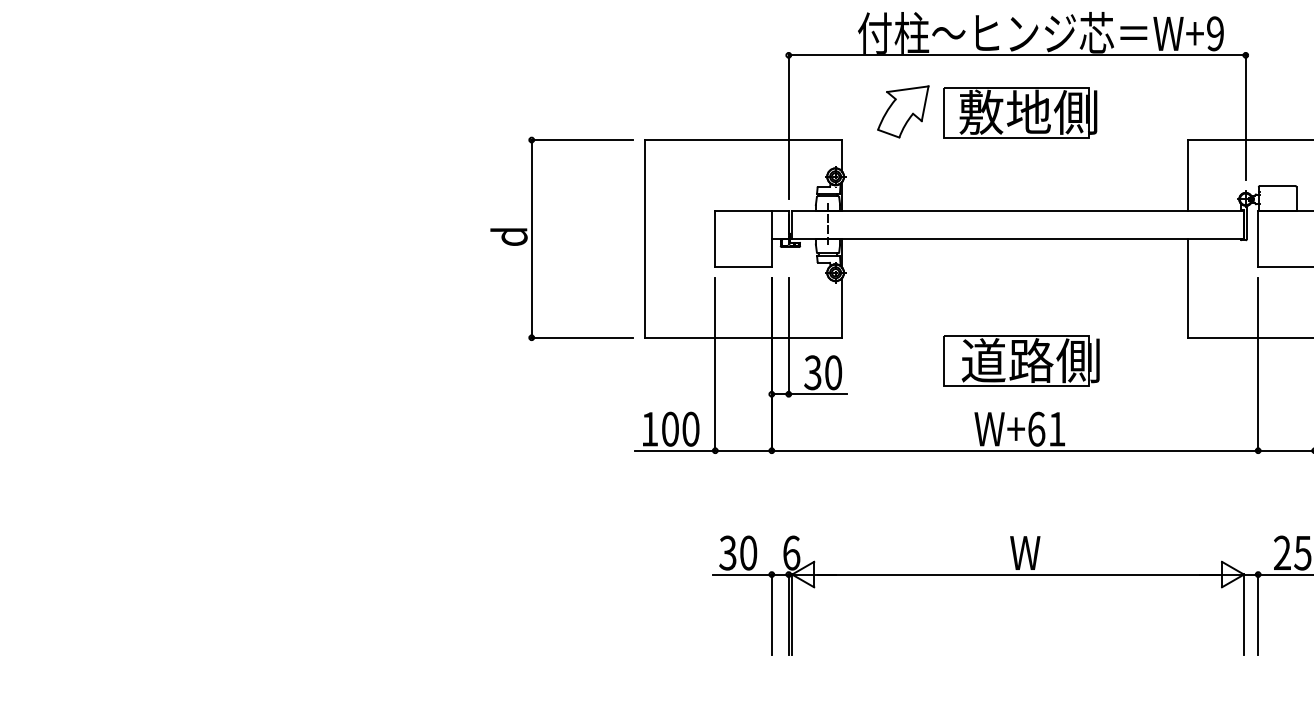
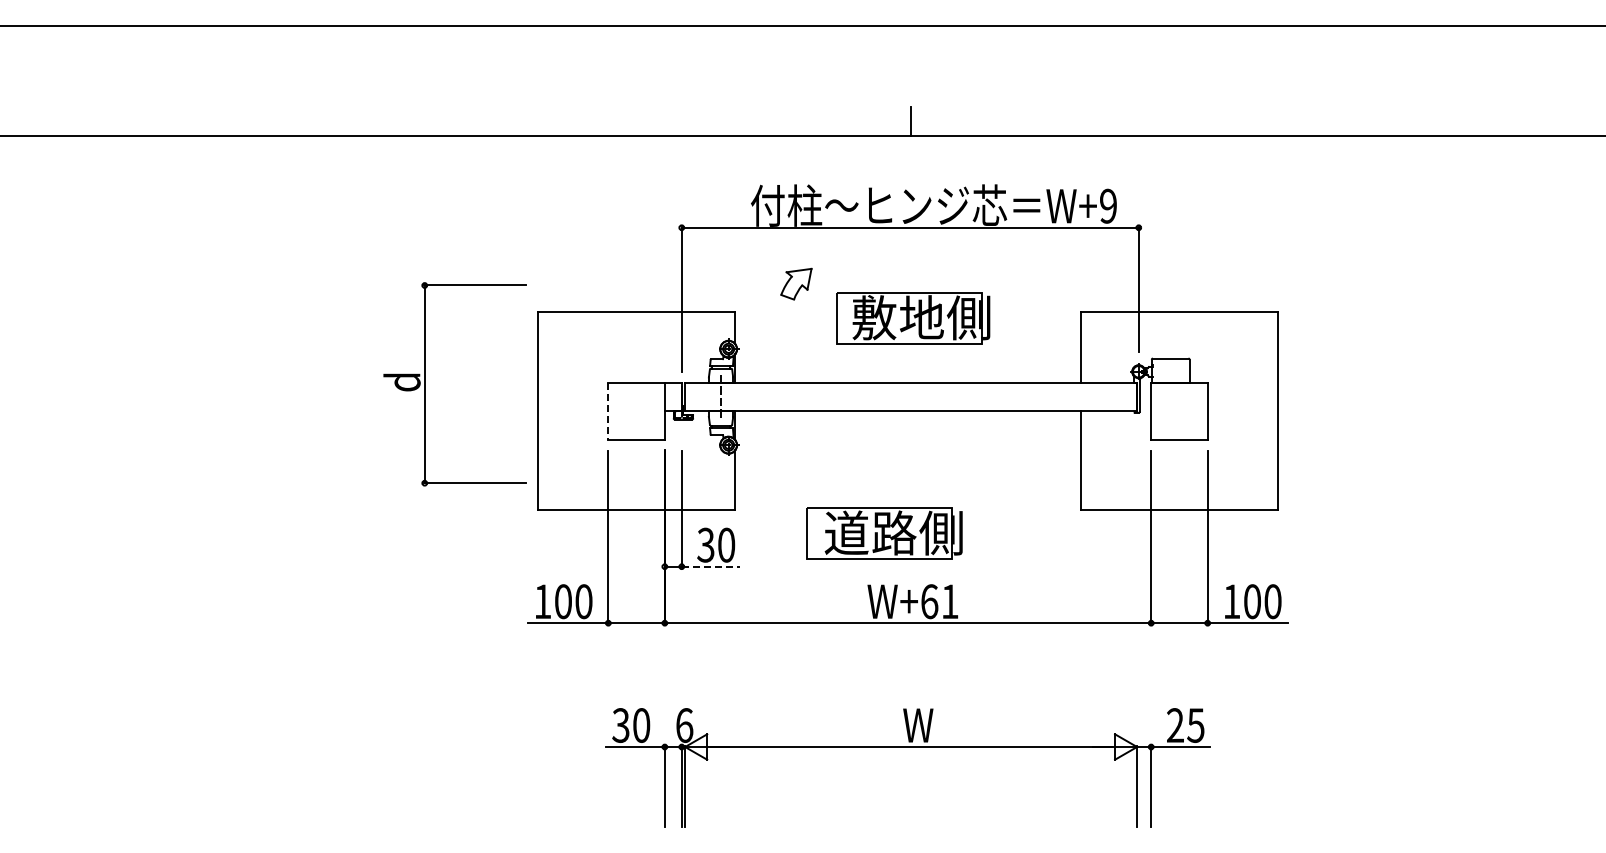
part: (903, 111) -> (796, 283), size x0.6
part: (1020, 113) -> (913, 318), moved
part: (532, 239) -> (425, 384), moved
line: (715, 239) -> (608, 411), solid -> dashed
part: (1021, 361) -> (884, 533), moved
line: (818, 394) -> (711, 566), solid -> dashed

